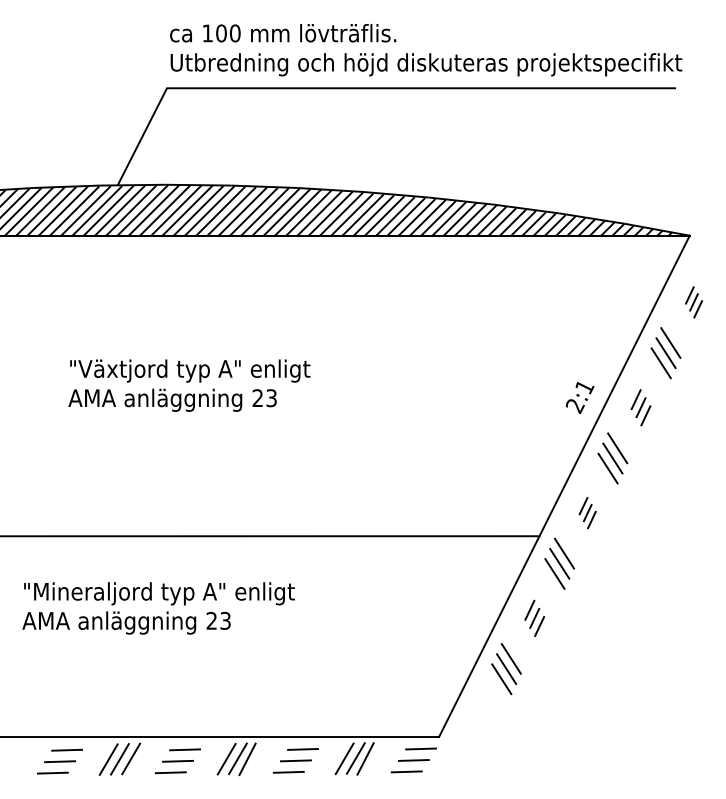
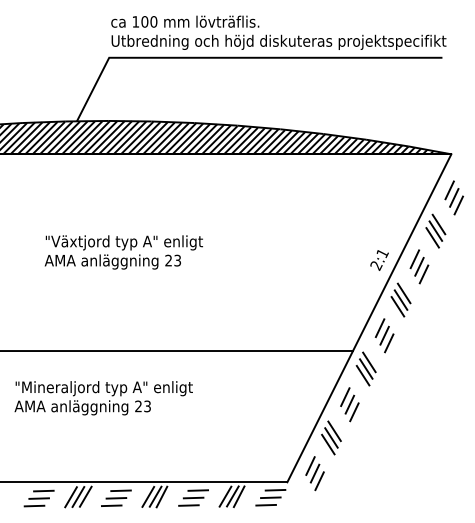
part: (693, 301) -> (453, 197), size x1.67
part: (641, 407) -> (419, 266), size x1.43
part: (587, 512) -> (384, 335), size x1.67
part: (534, 617) -> (349, 404), size x1.43
part: (480, 723) -> (314, 473), added

